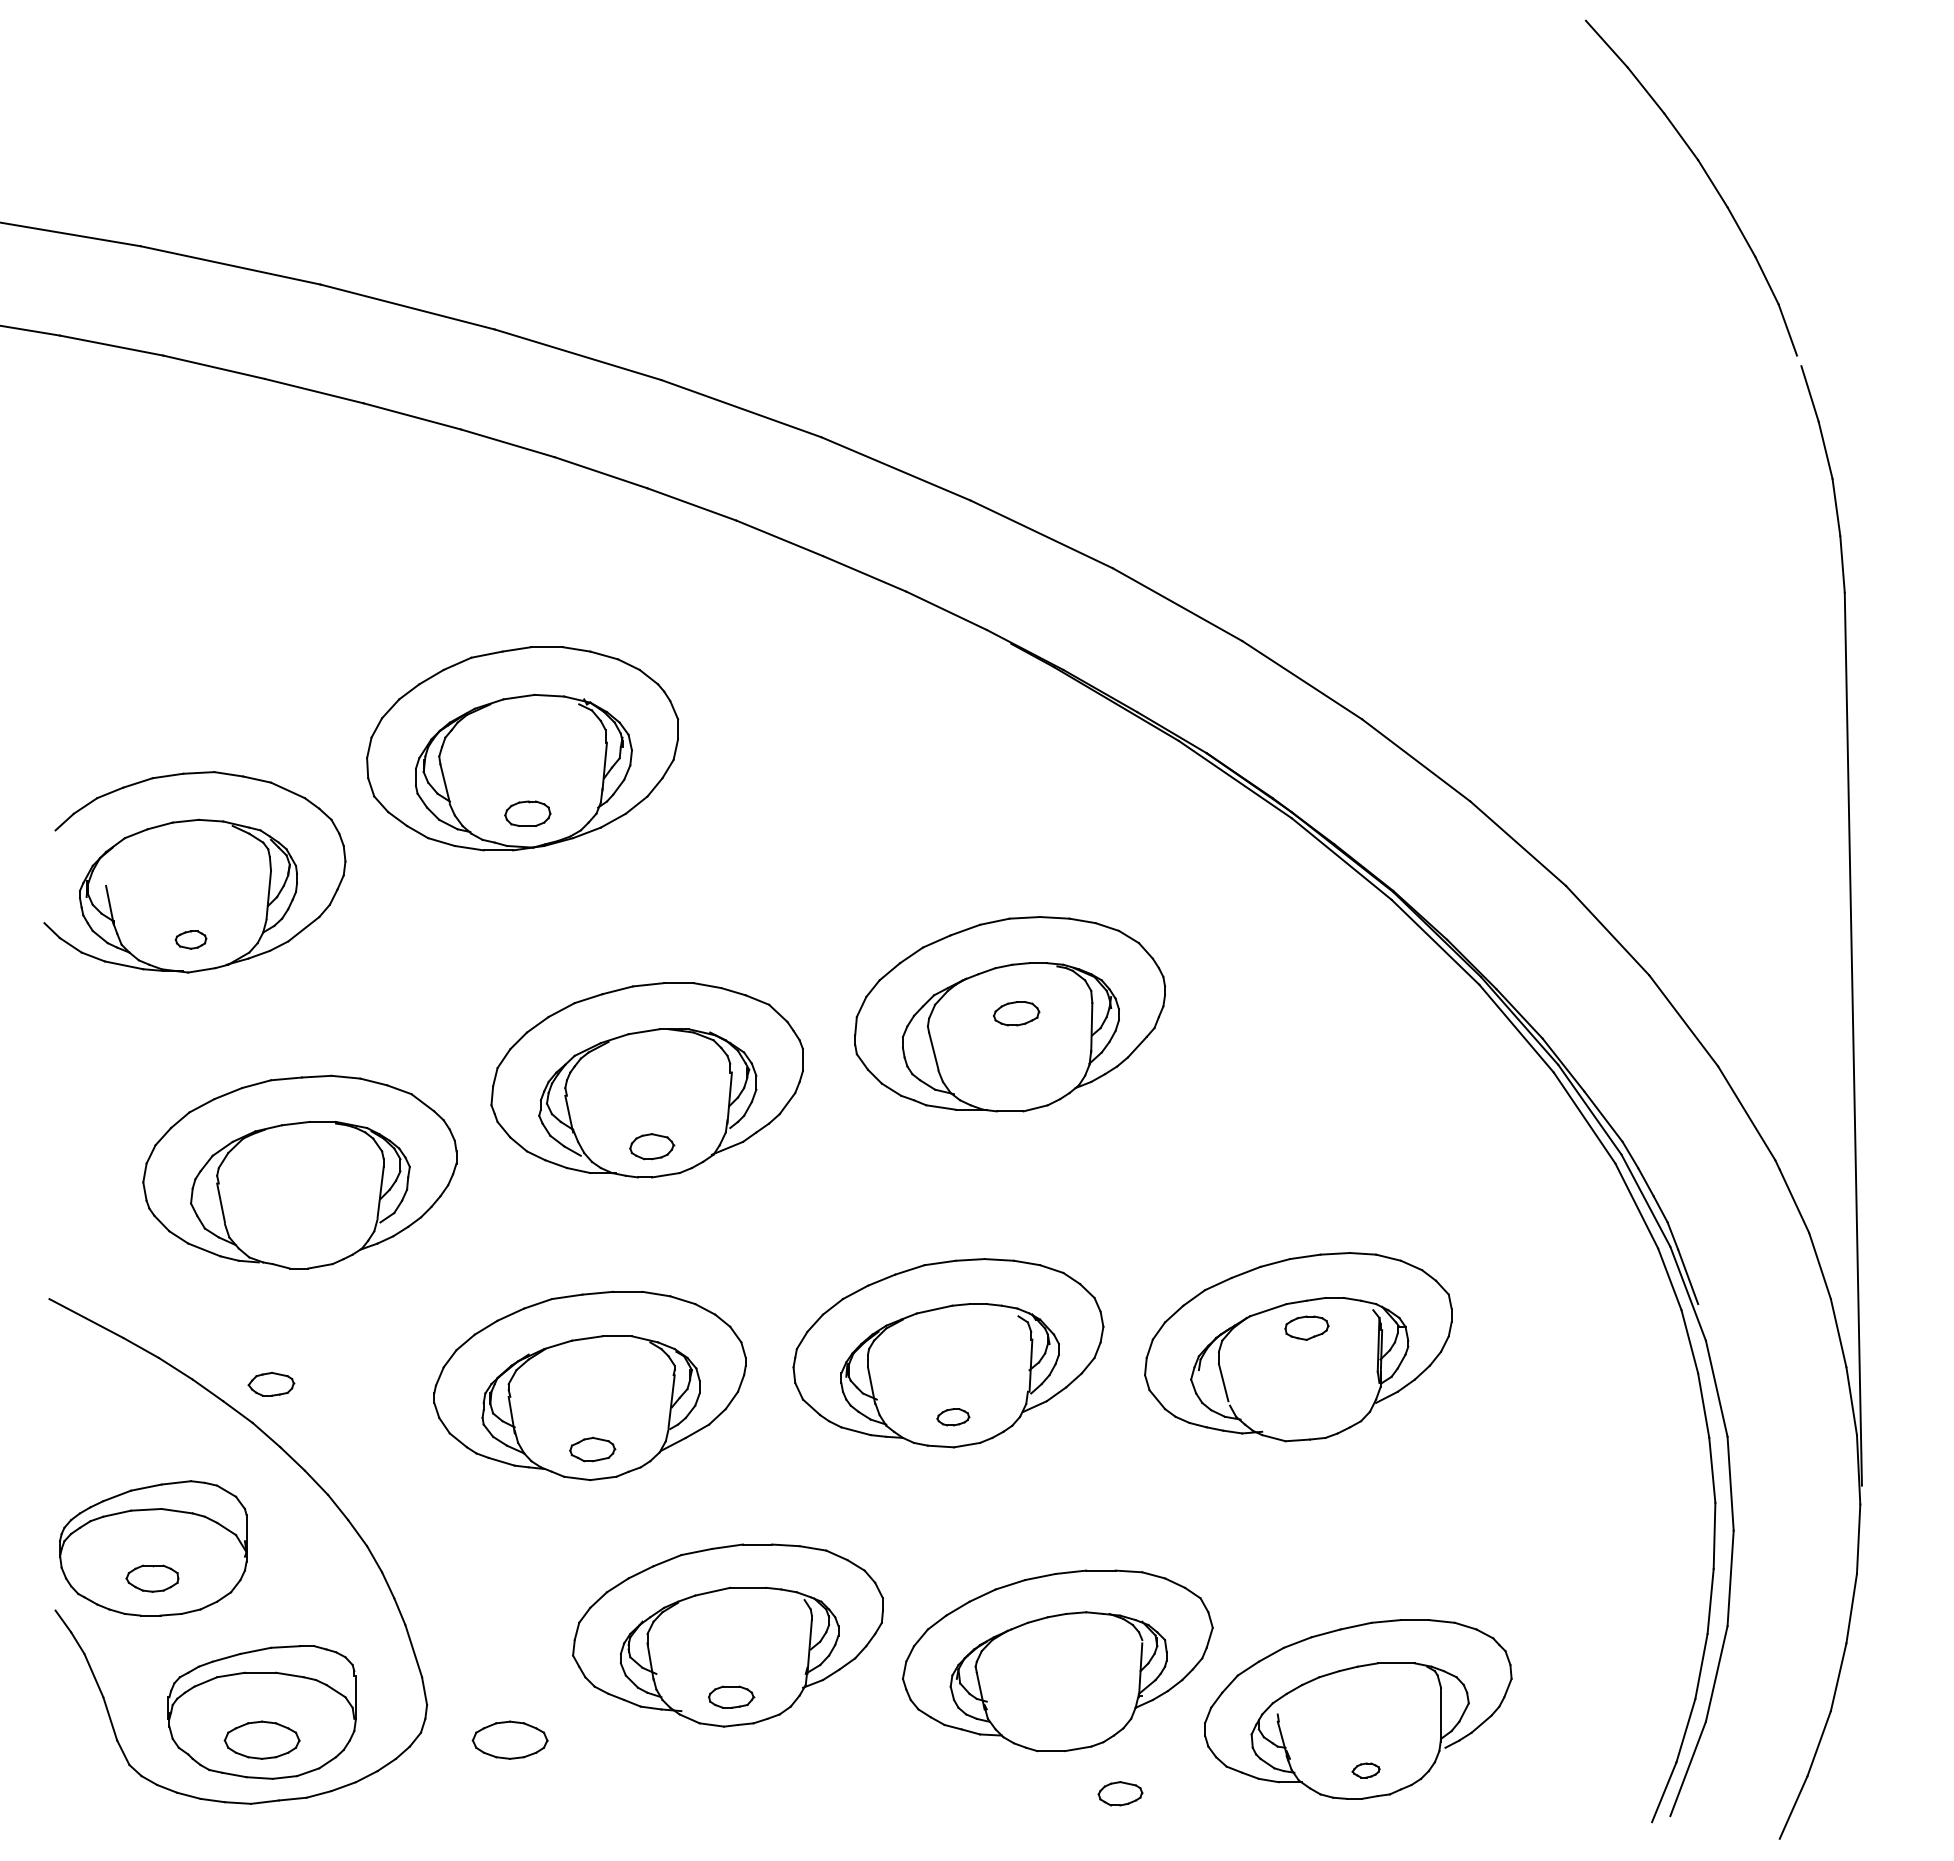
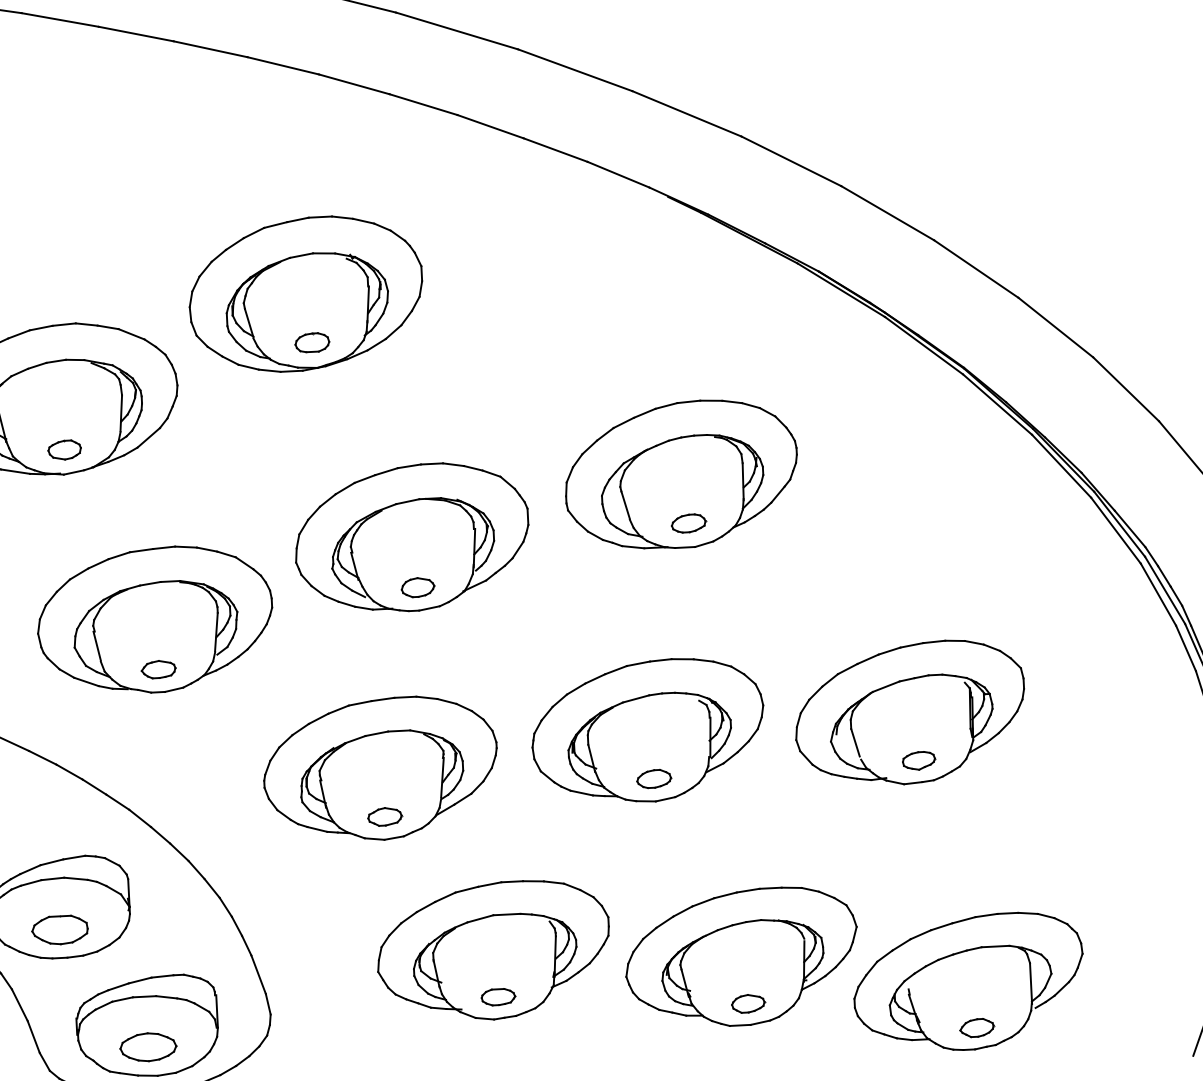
part: (190, 939) -> (64, 449), size x1.43
part: (1016, 1013) -> (688, 523), moved
part: (1306, 1327) -> (918, 760), moved
part: (271, 1383) -> (158, 668), moved
part: (953, 1416) -> (654, 778), size x1.43
part: (152, 1578) -> (60, 930), size x1.43
part: (509, 1739) -> (333, 1037), removed
part: (1365, 1770) -> (976, 1028), size x1.67
part: (1120, 1793) -> (748, 1003), moved

